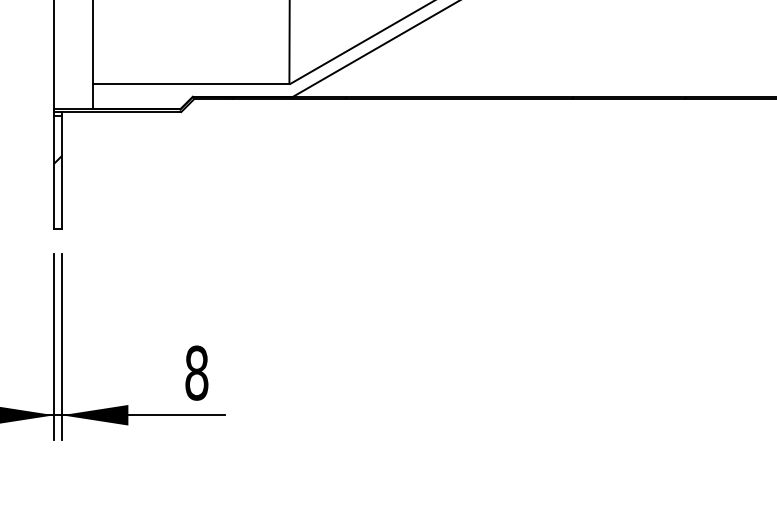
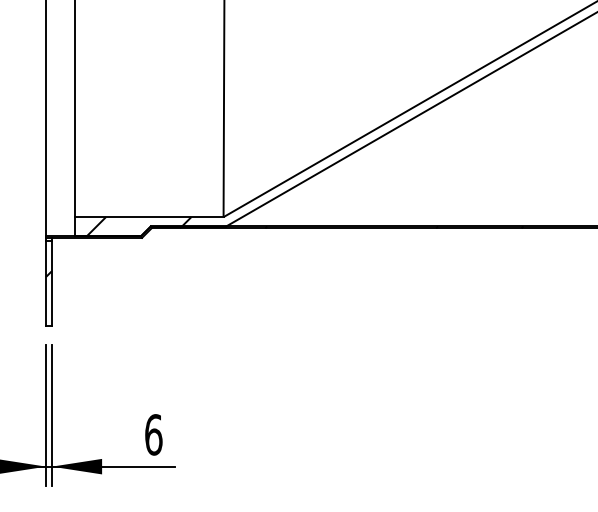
hatch: (177, 96) -> (139, 226), added
text: (196, 372) -> (153, 434), 8 -> 6

